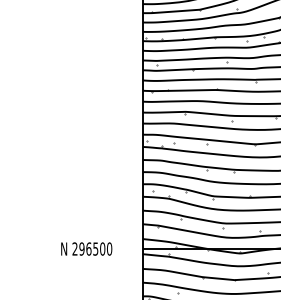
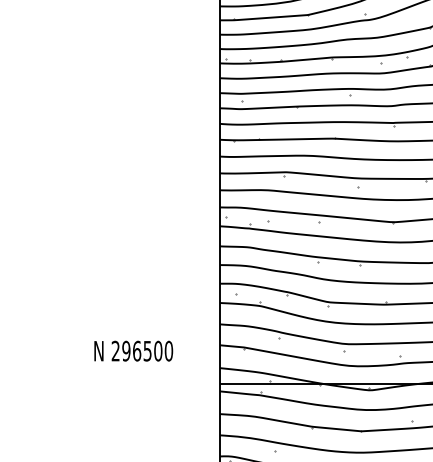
text: (86, 248) -> (133, 350), moved

